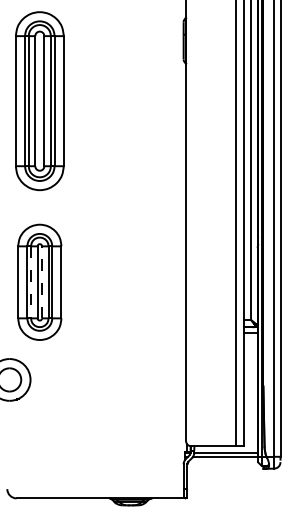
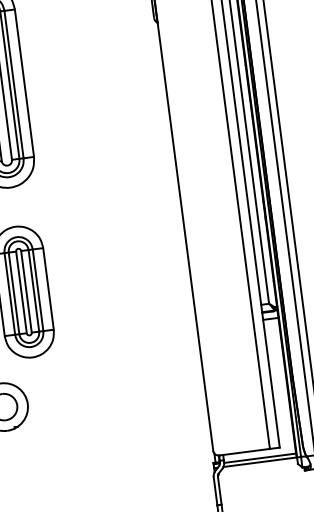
line: (42, 281) -> (26, 290), dashed -> solid
line: (31, 282) -> (14, 293), dashed -> solid

